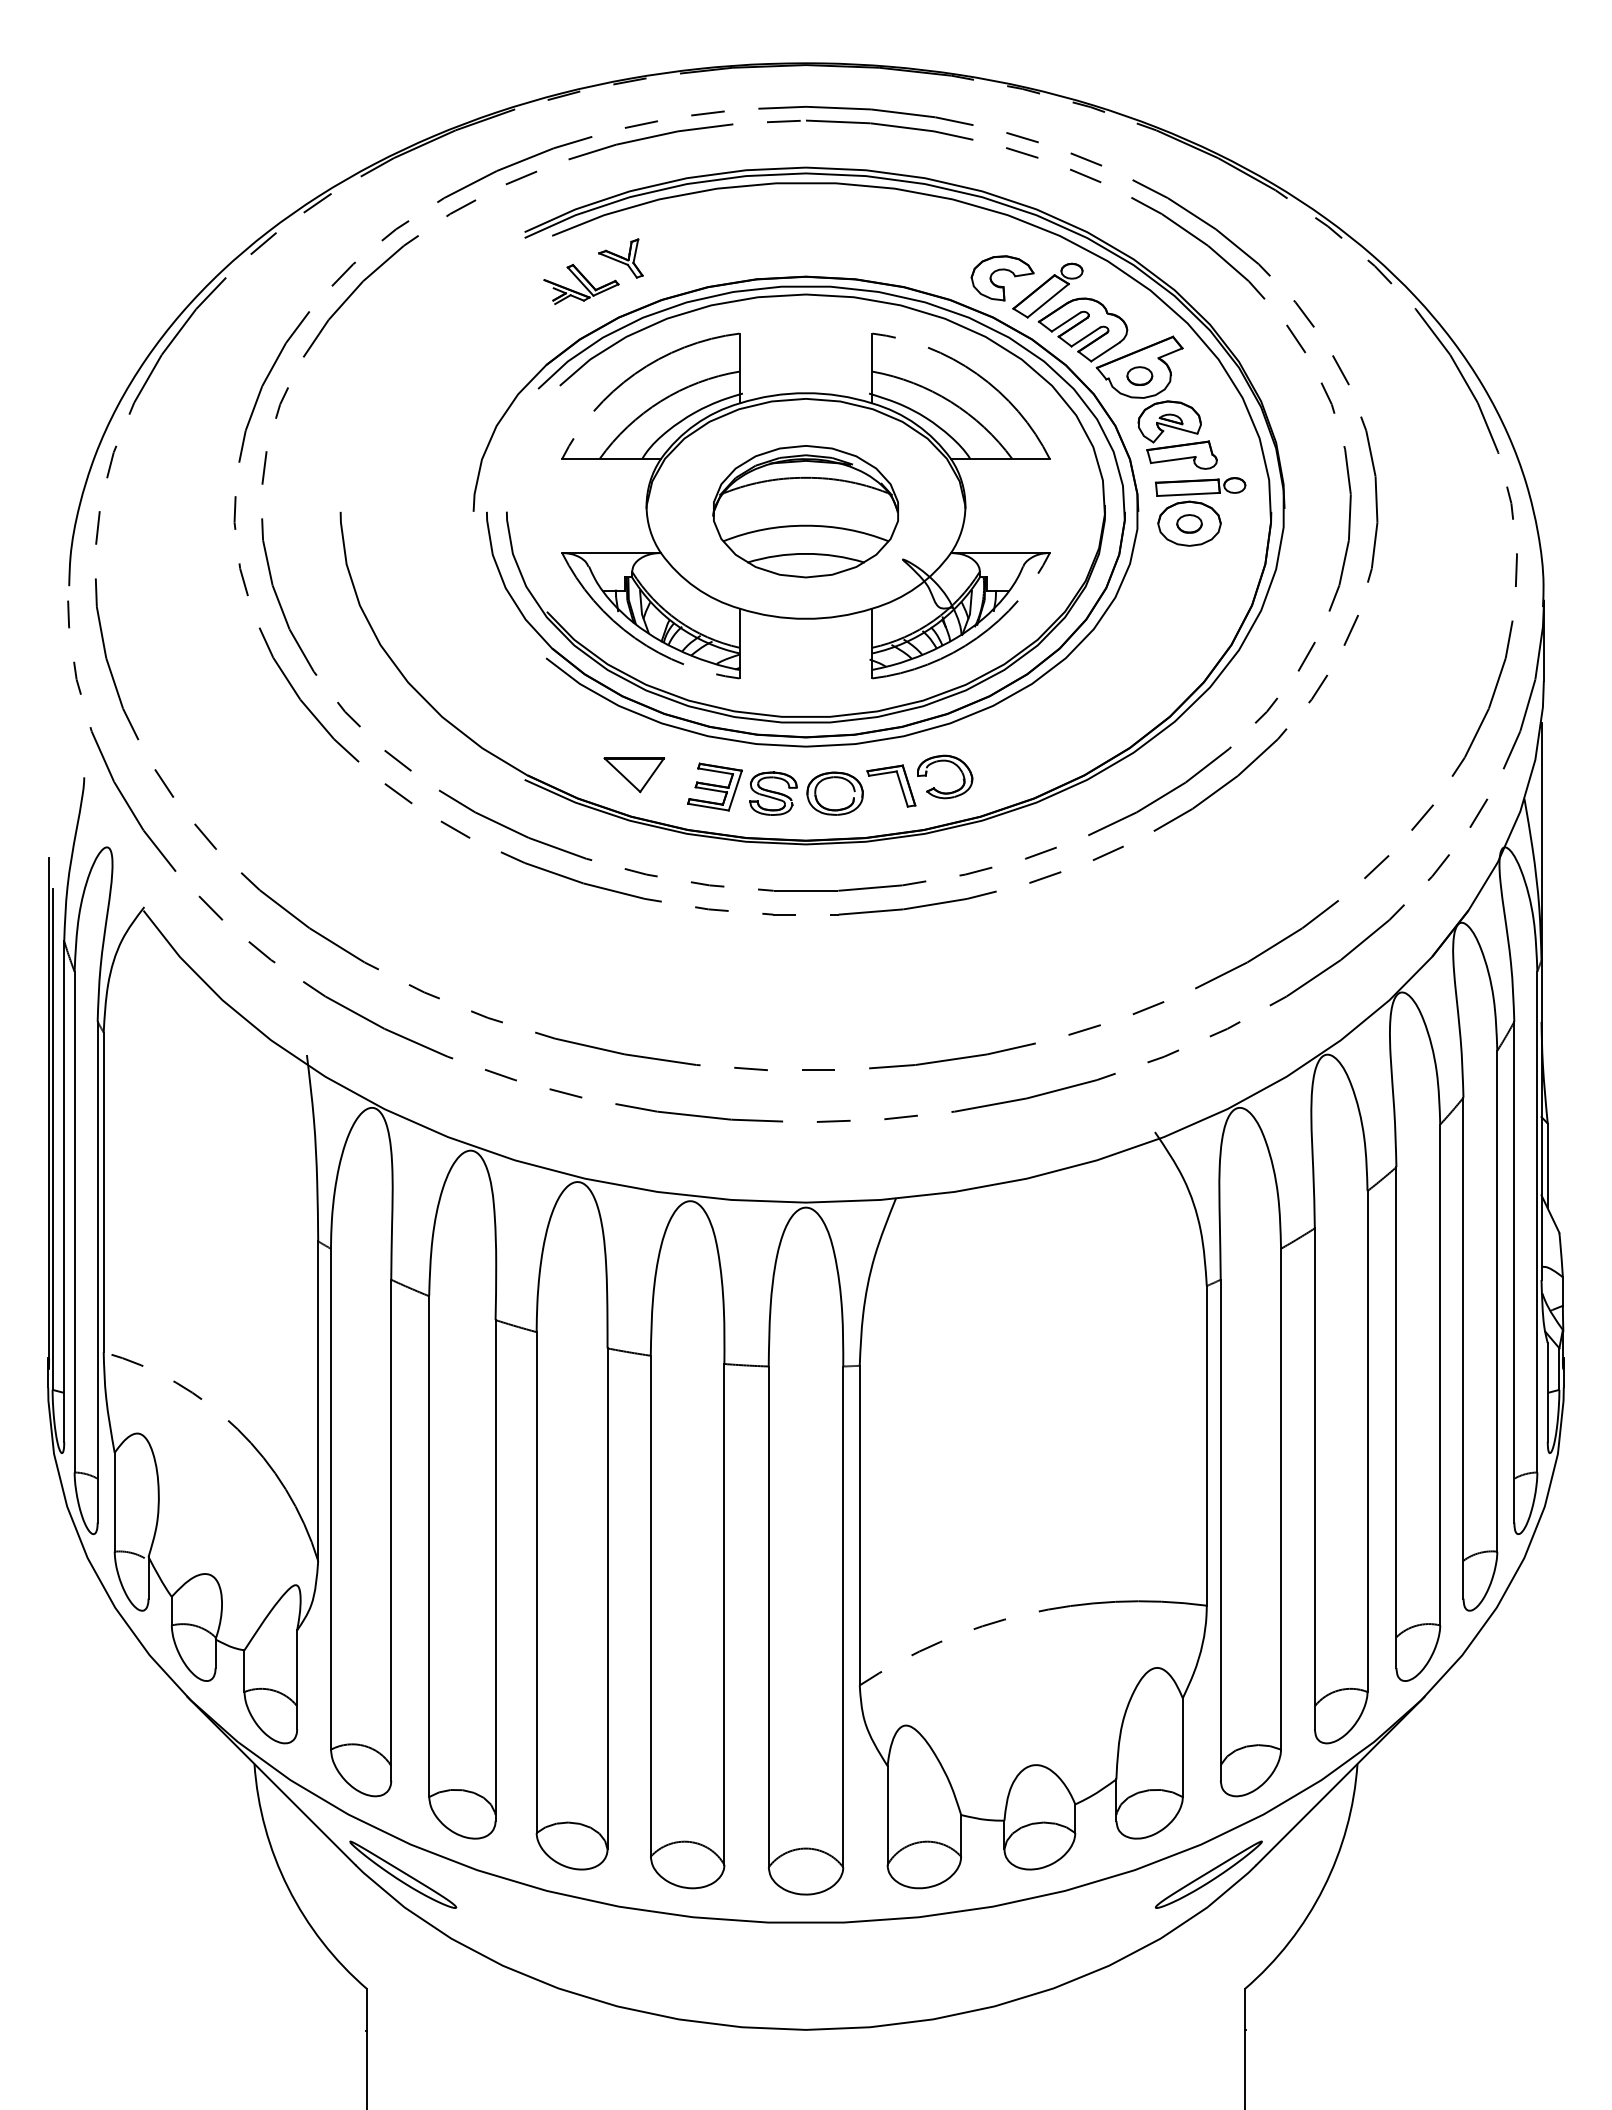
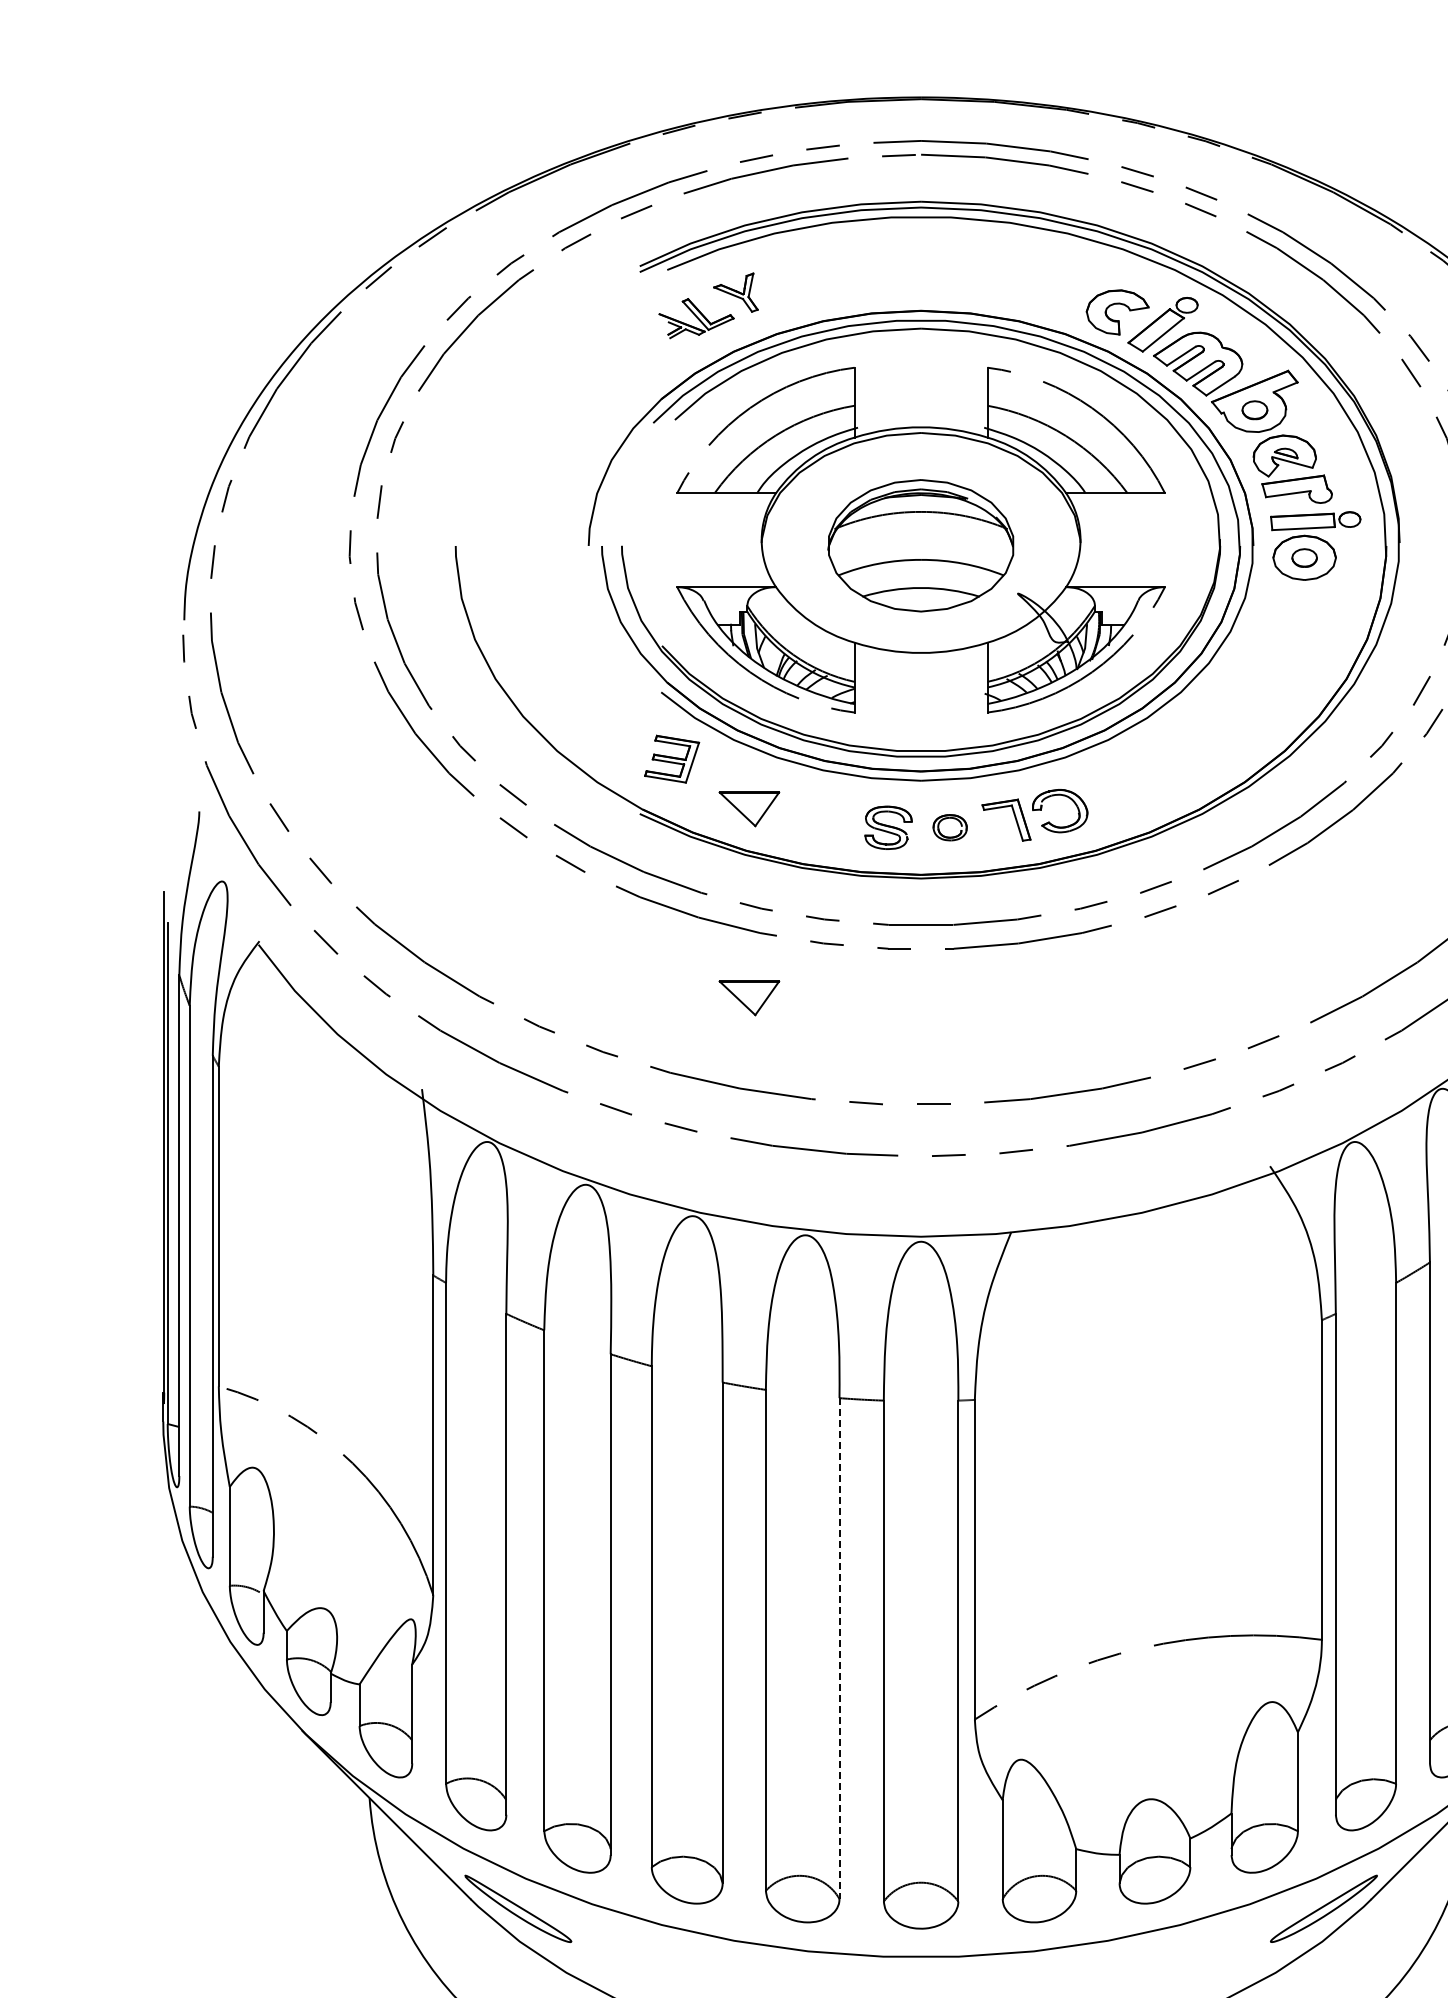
part: (714, 786) -> (671, 758), moved
part: (834, 793) -> (949, 827), size x0.6
part: (634, 964) -> (749, 998), added
line: (724, 1614) -> (839, 1648), solid -> dashed

